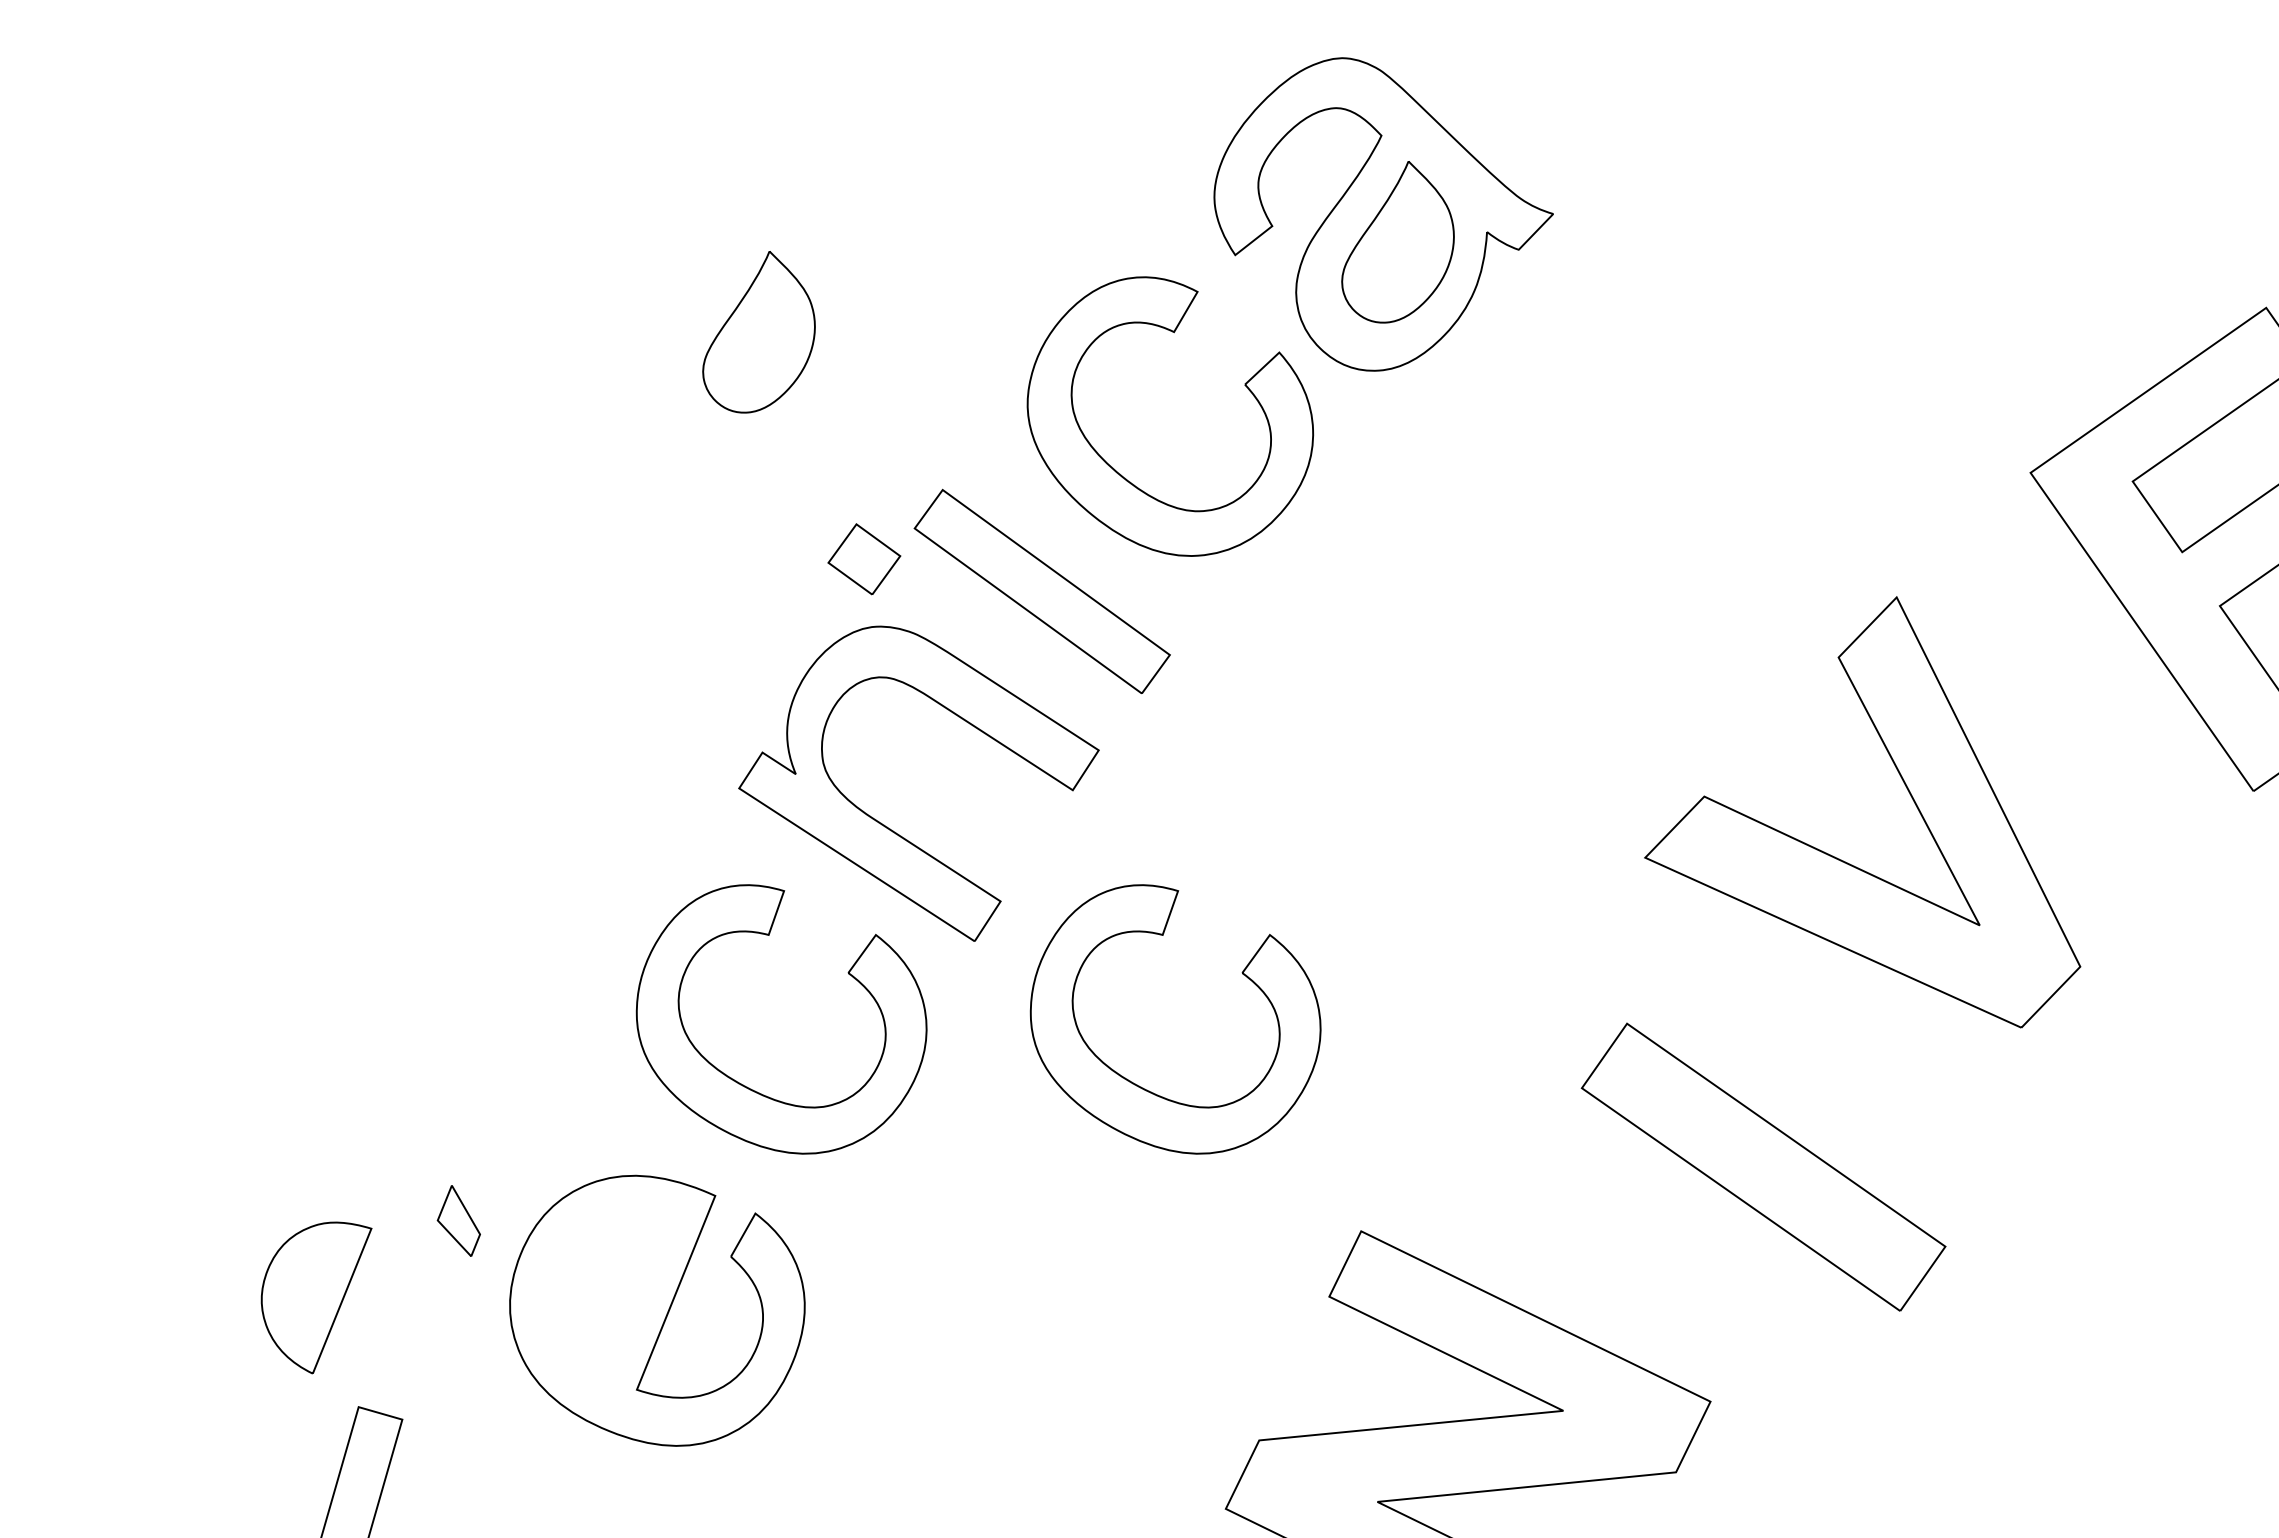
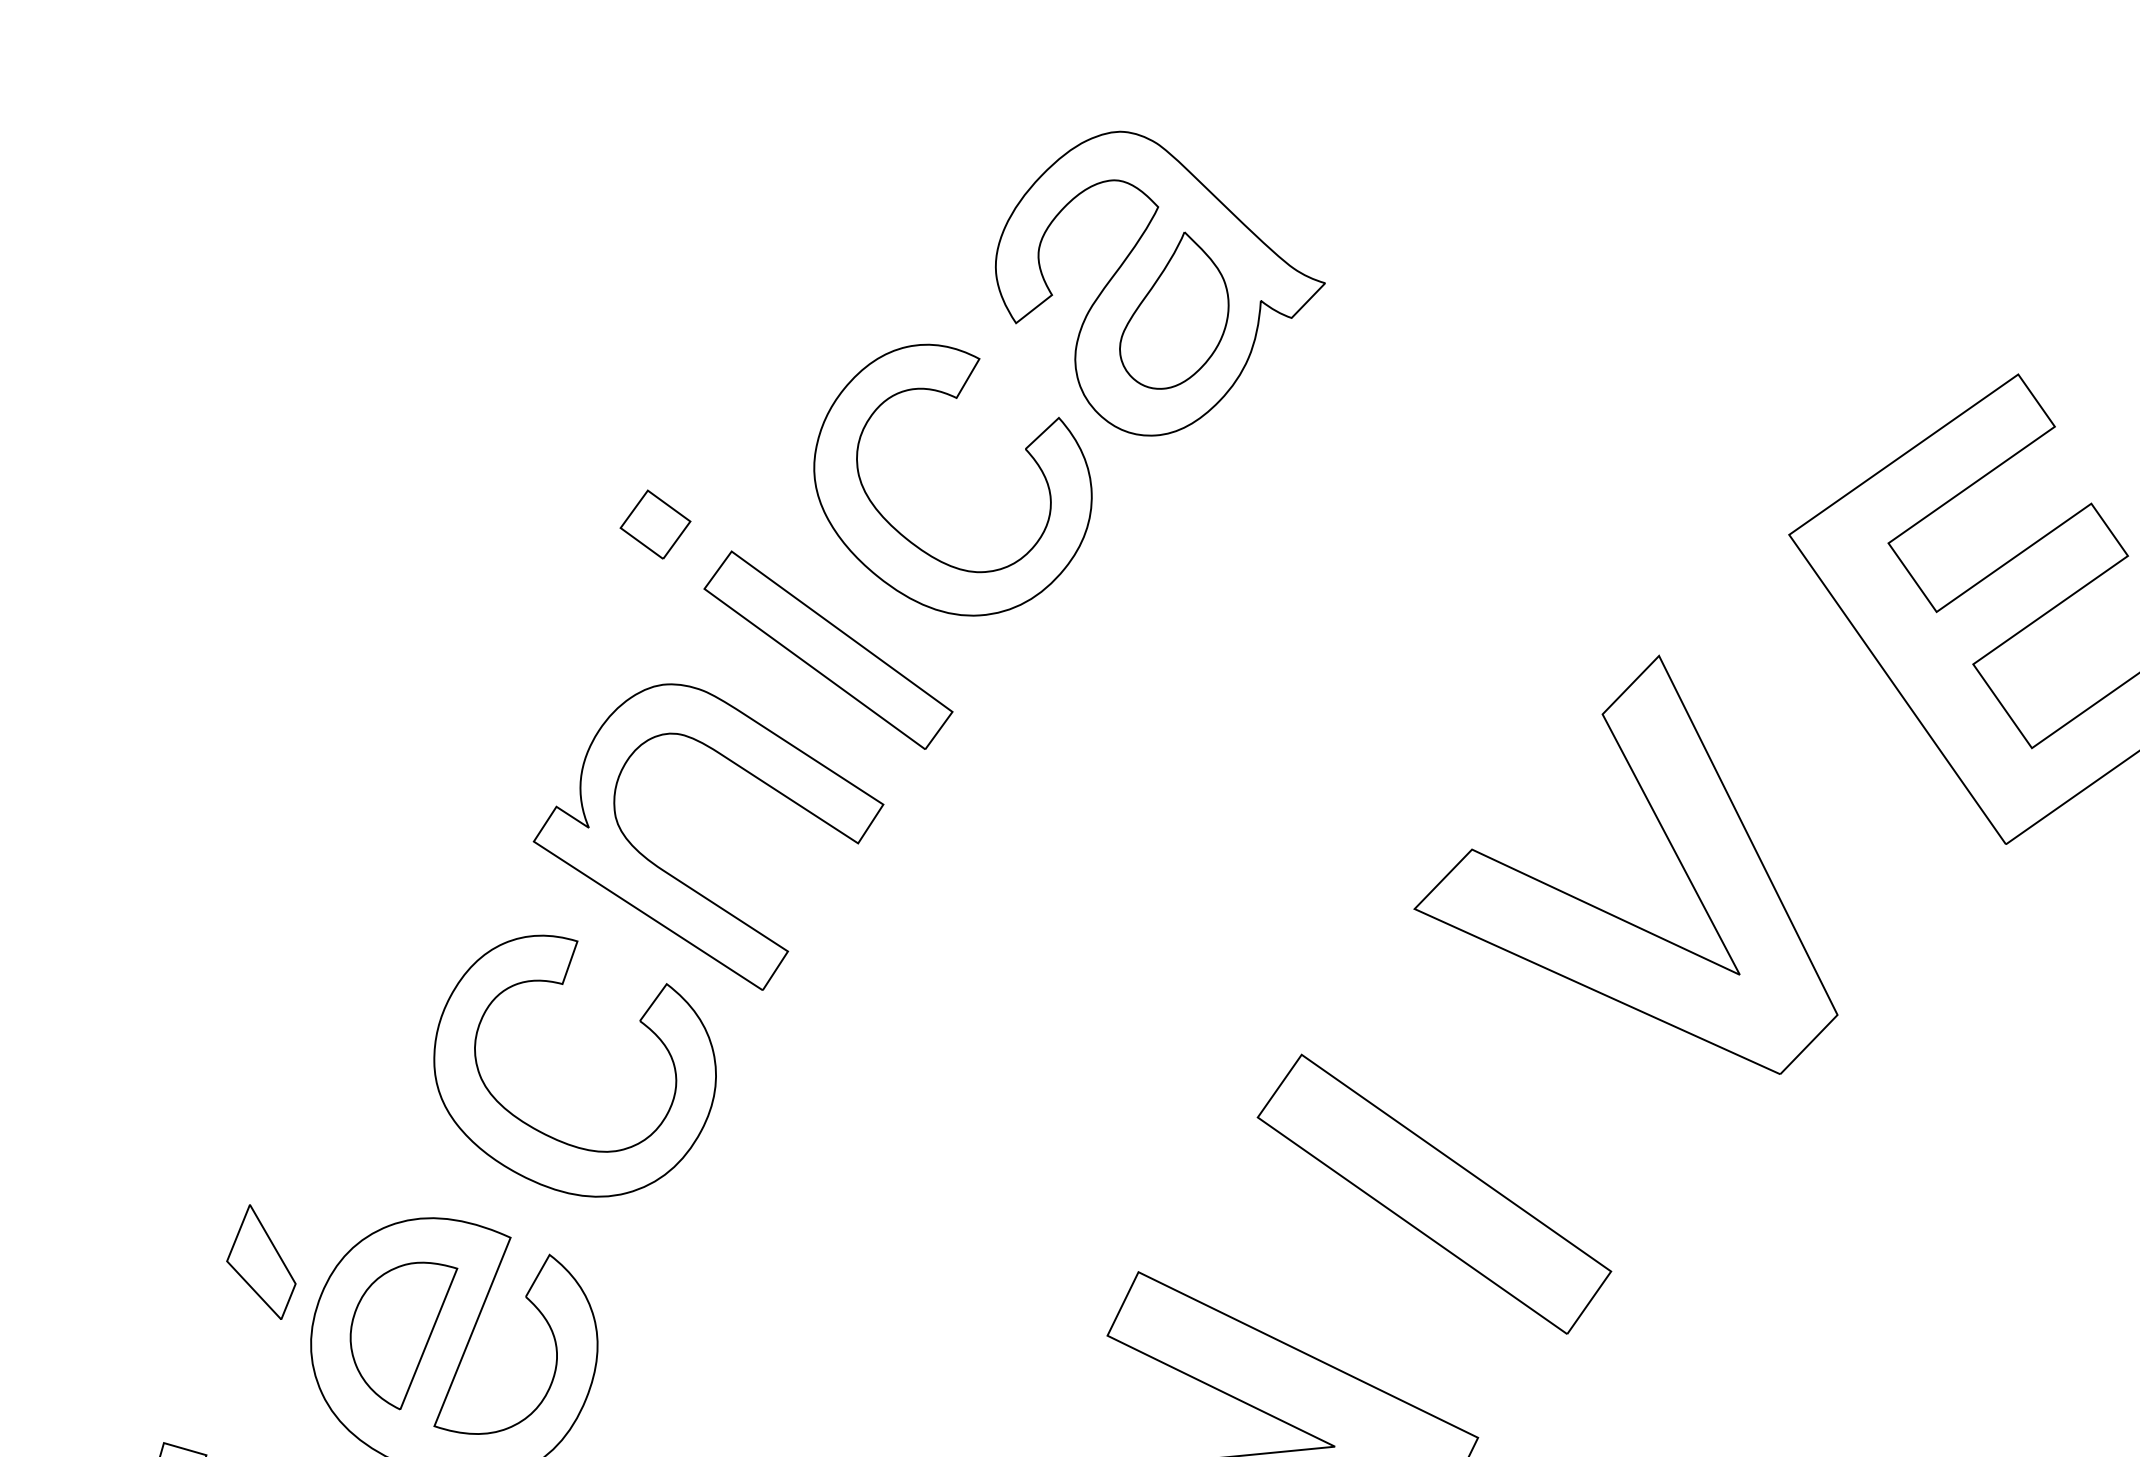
part: (758, 332) -> (552, 398), removed
part: (864, 559) -> (655, 524), moved
part: (1141, 1086) -> (924, 1131), removed
part: (1763, 1166) -> (1434, 1193), moved
part: (458, 1220) -> (260, 1261), size x1.67
part: (316, 1297) -> (403, 1335), moved

